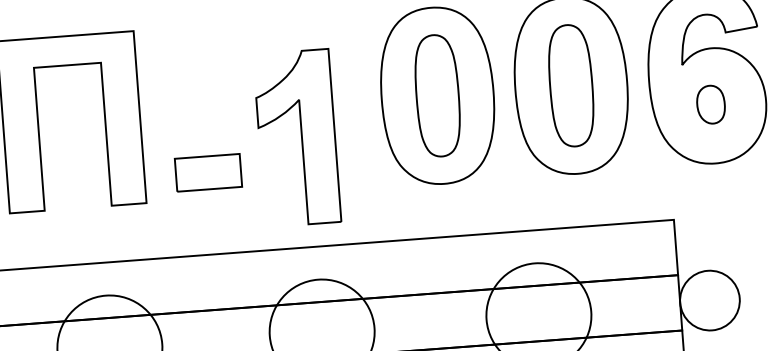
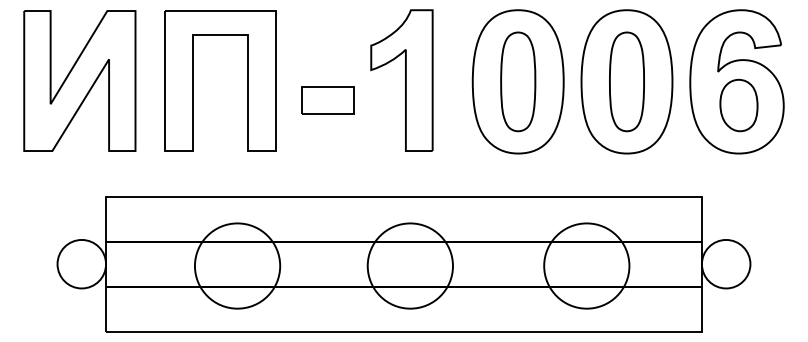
part: (710, 104) -> (738, 105), size x1.67
part: (296, 138) -> (401, 80), moved
part: (207, 173) -> (327, 100), moved

